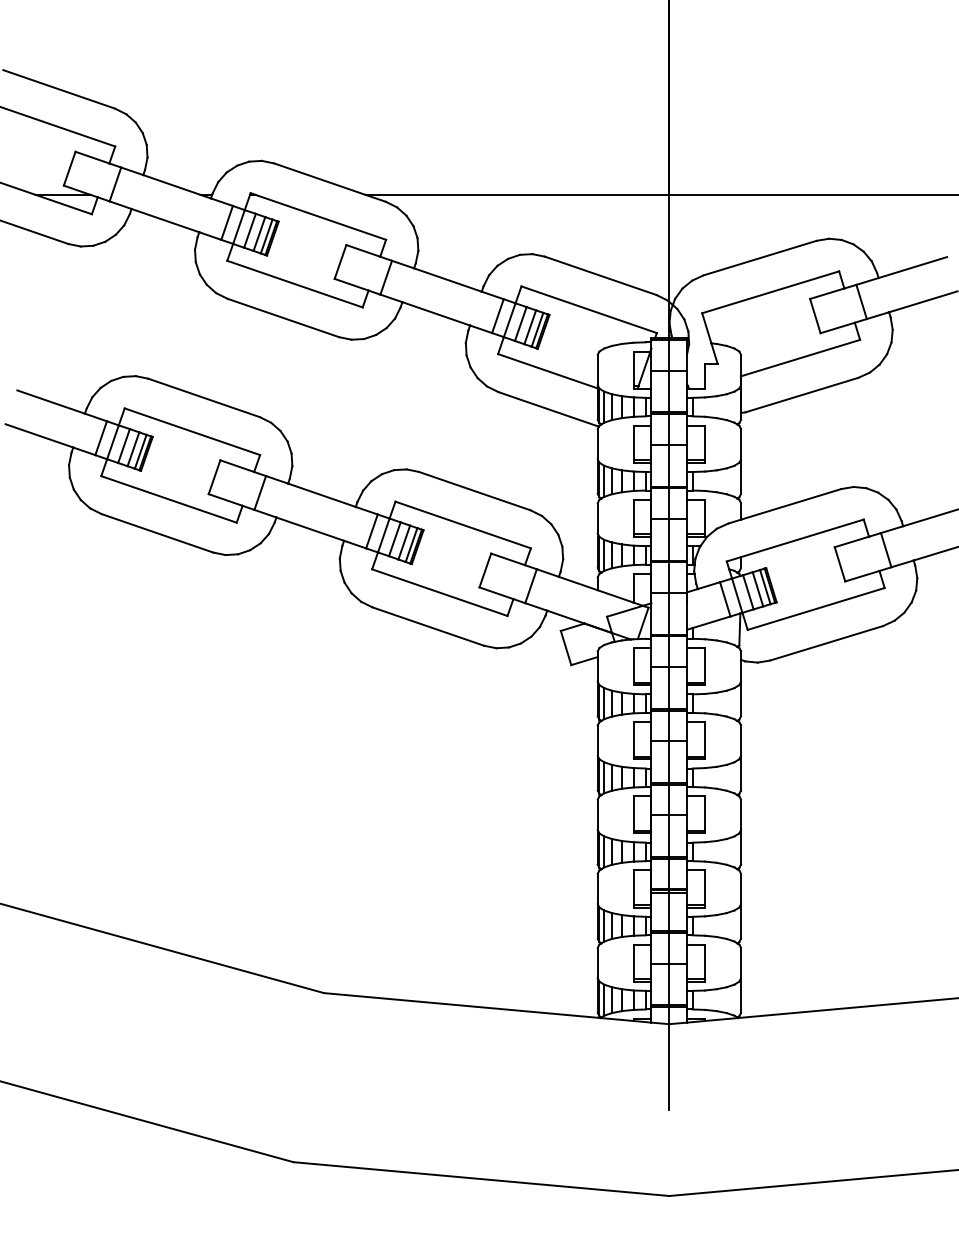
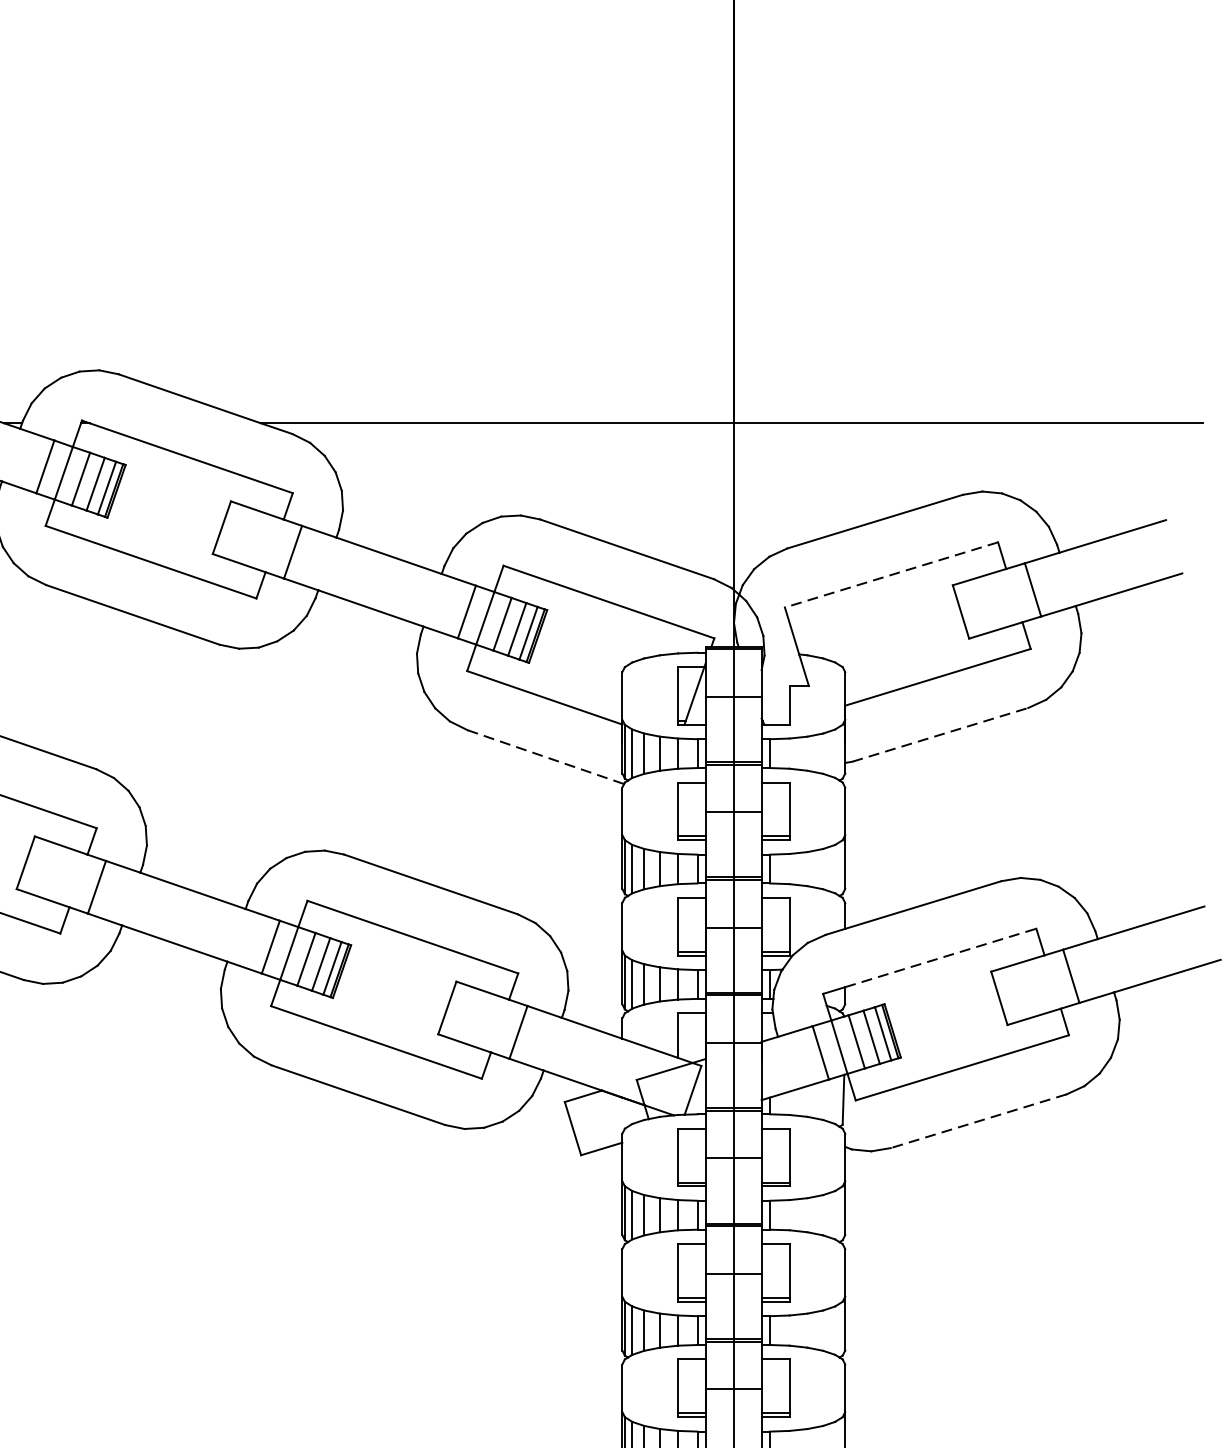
line: (770, 292) -> (891, 575), solid -> dashed
line: (802, 394) -> (941, 733), solid -> dashed
line: (549, 409) -> (547, 757), solid -> dashed
line: (802, 538) -> (941, 958), solid -> dashed
line: (826, 643) -> (978, 1121), solid -> dashed

